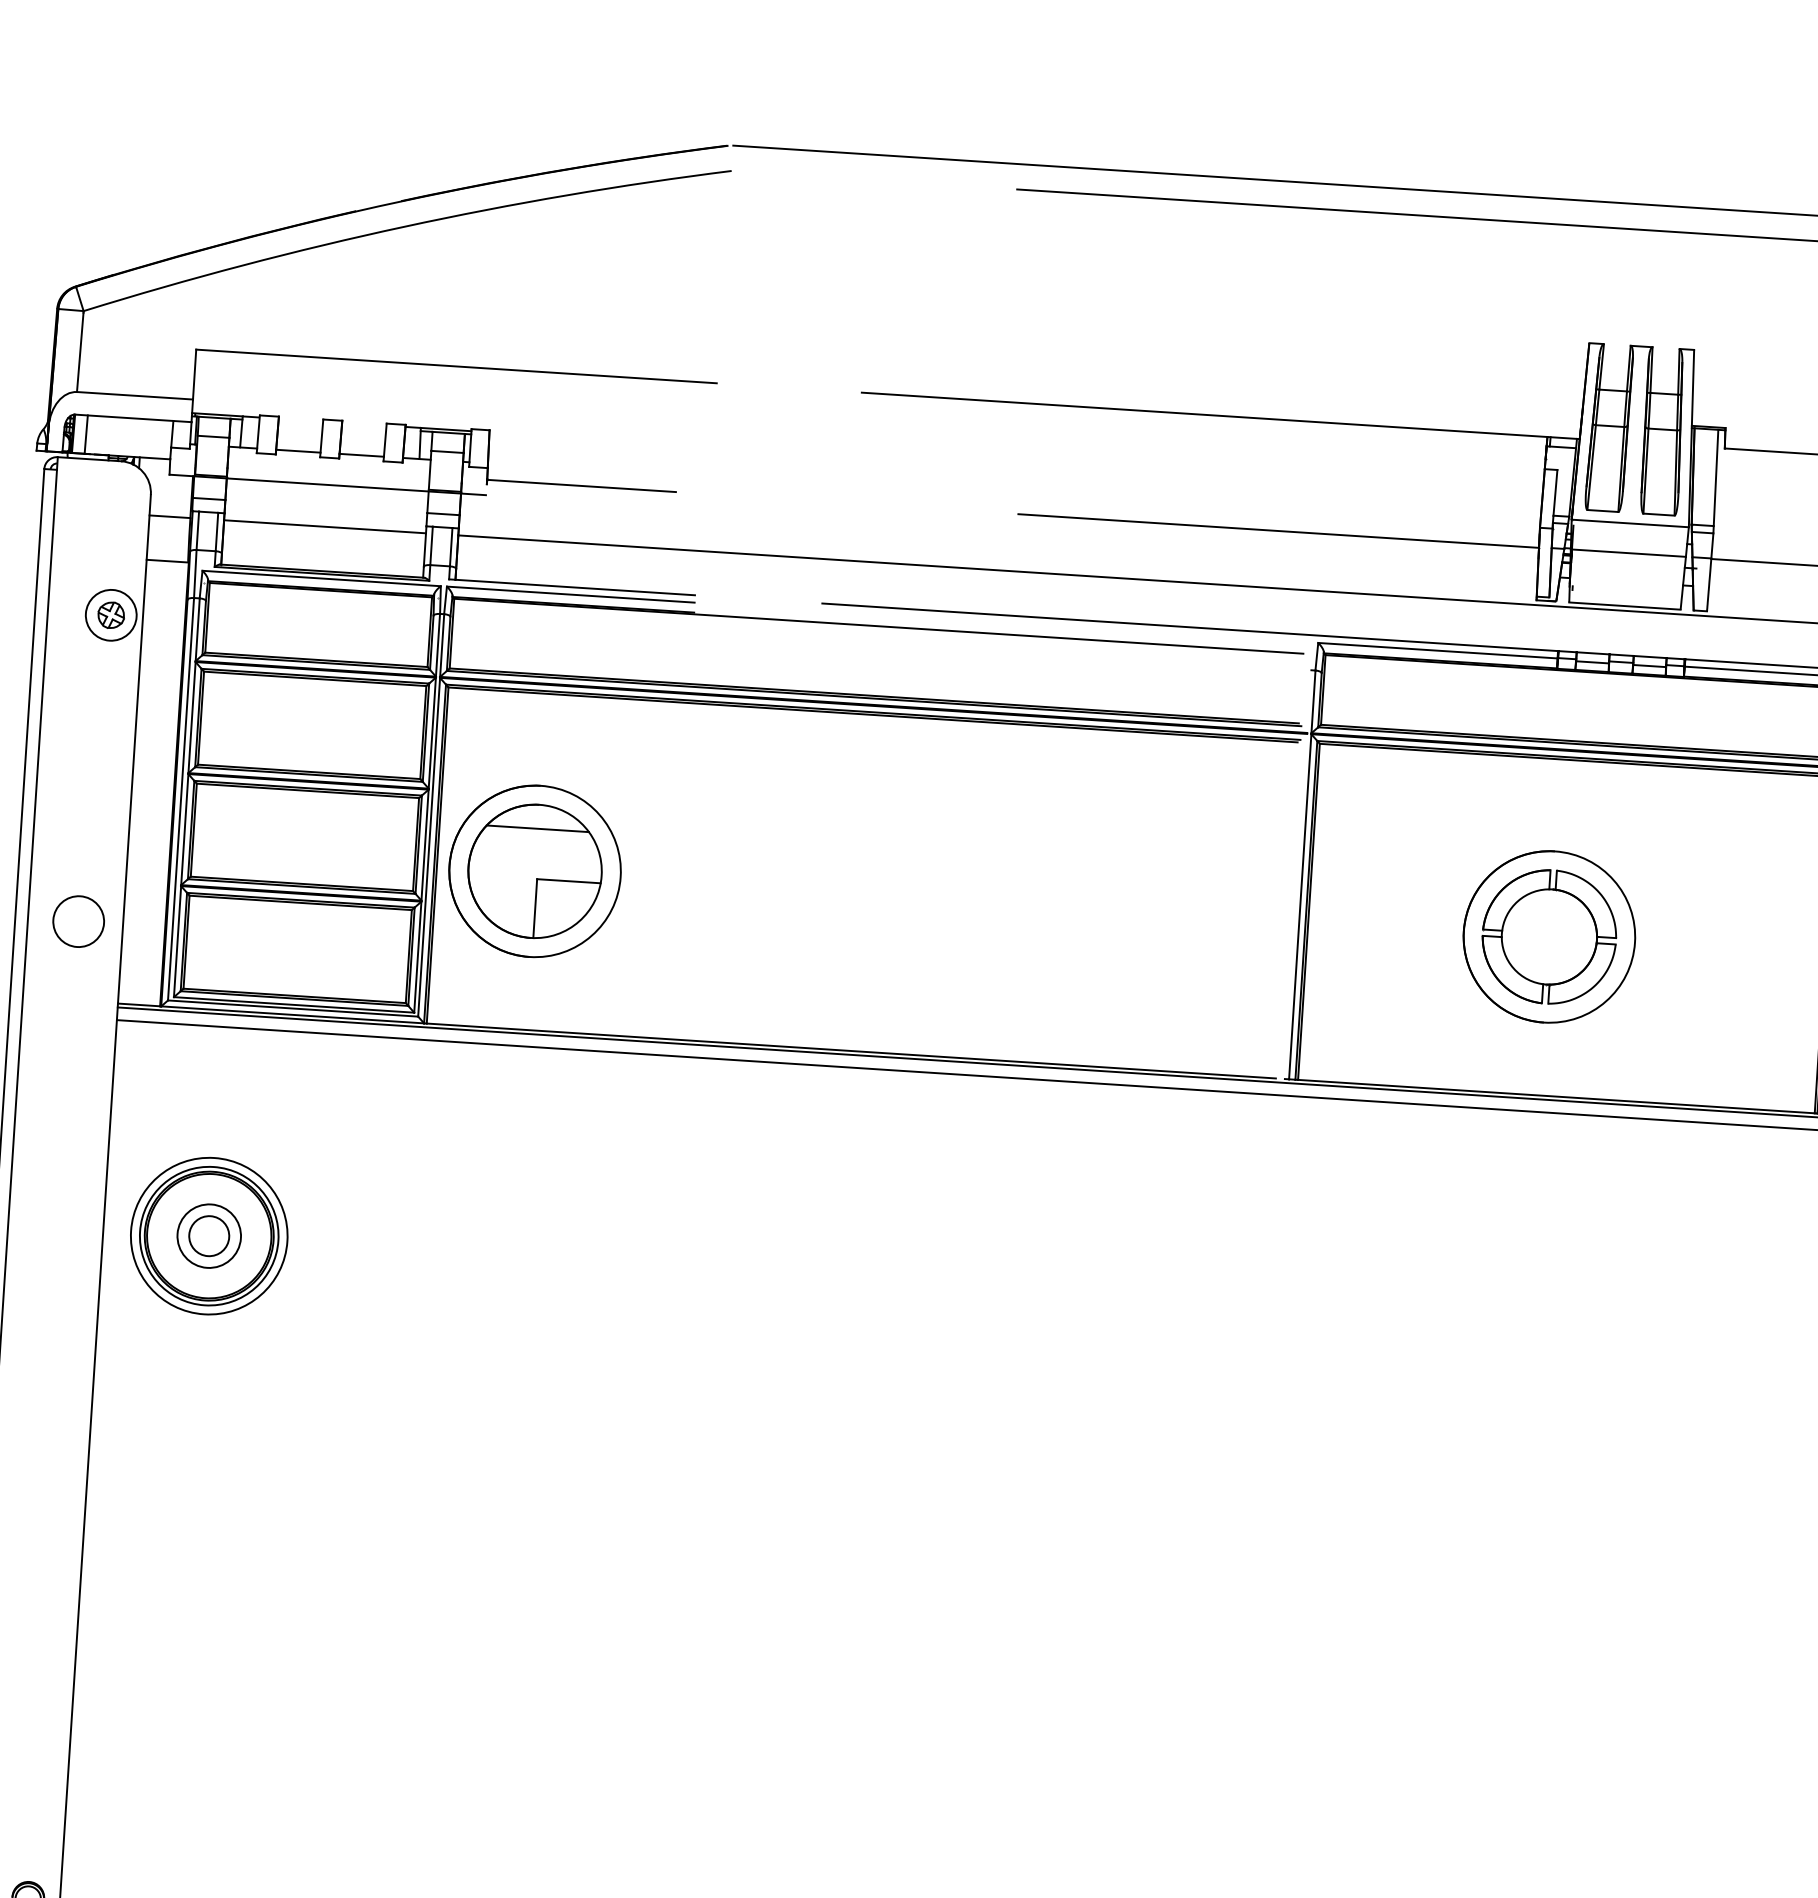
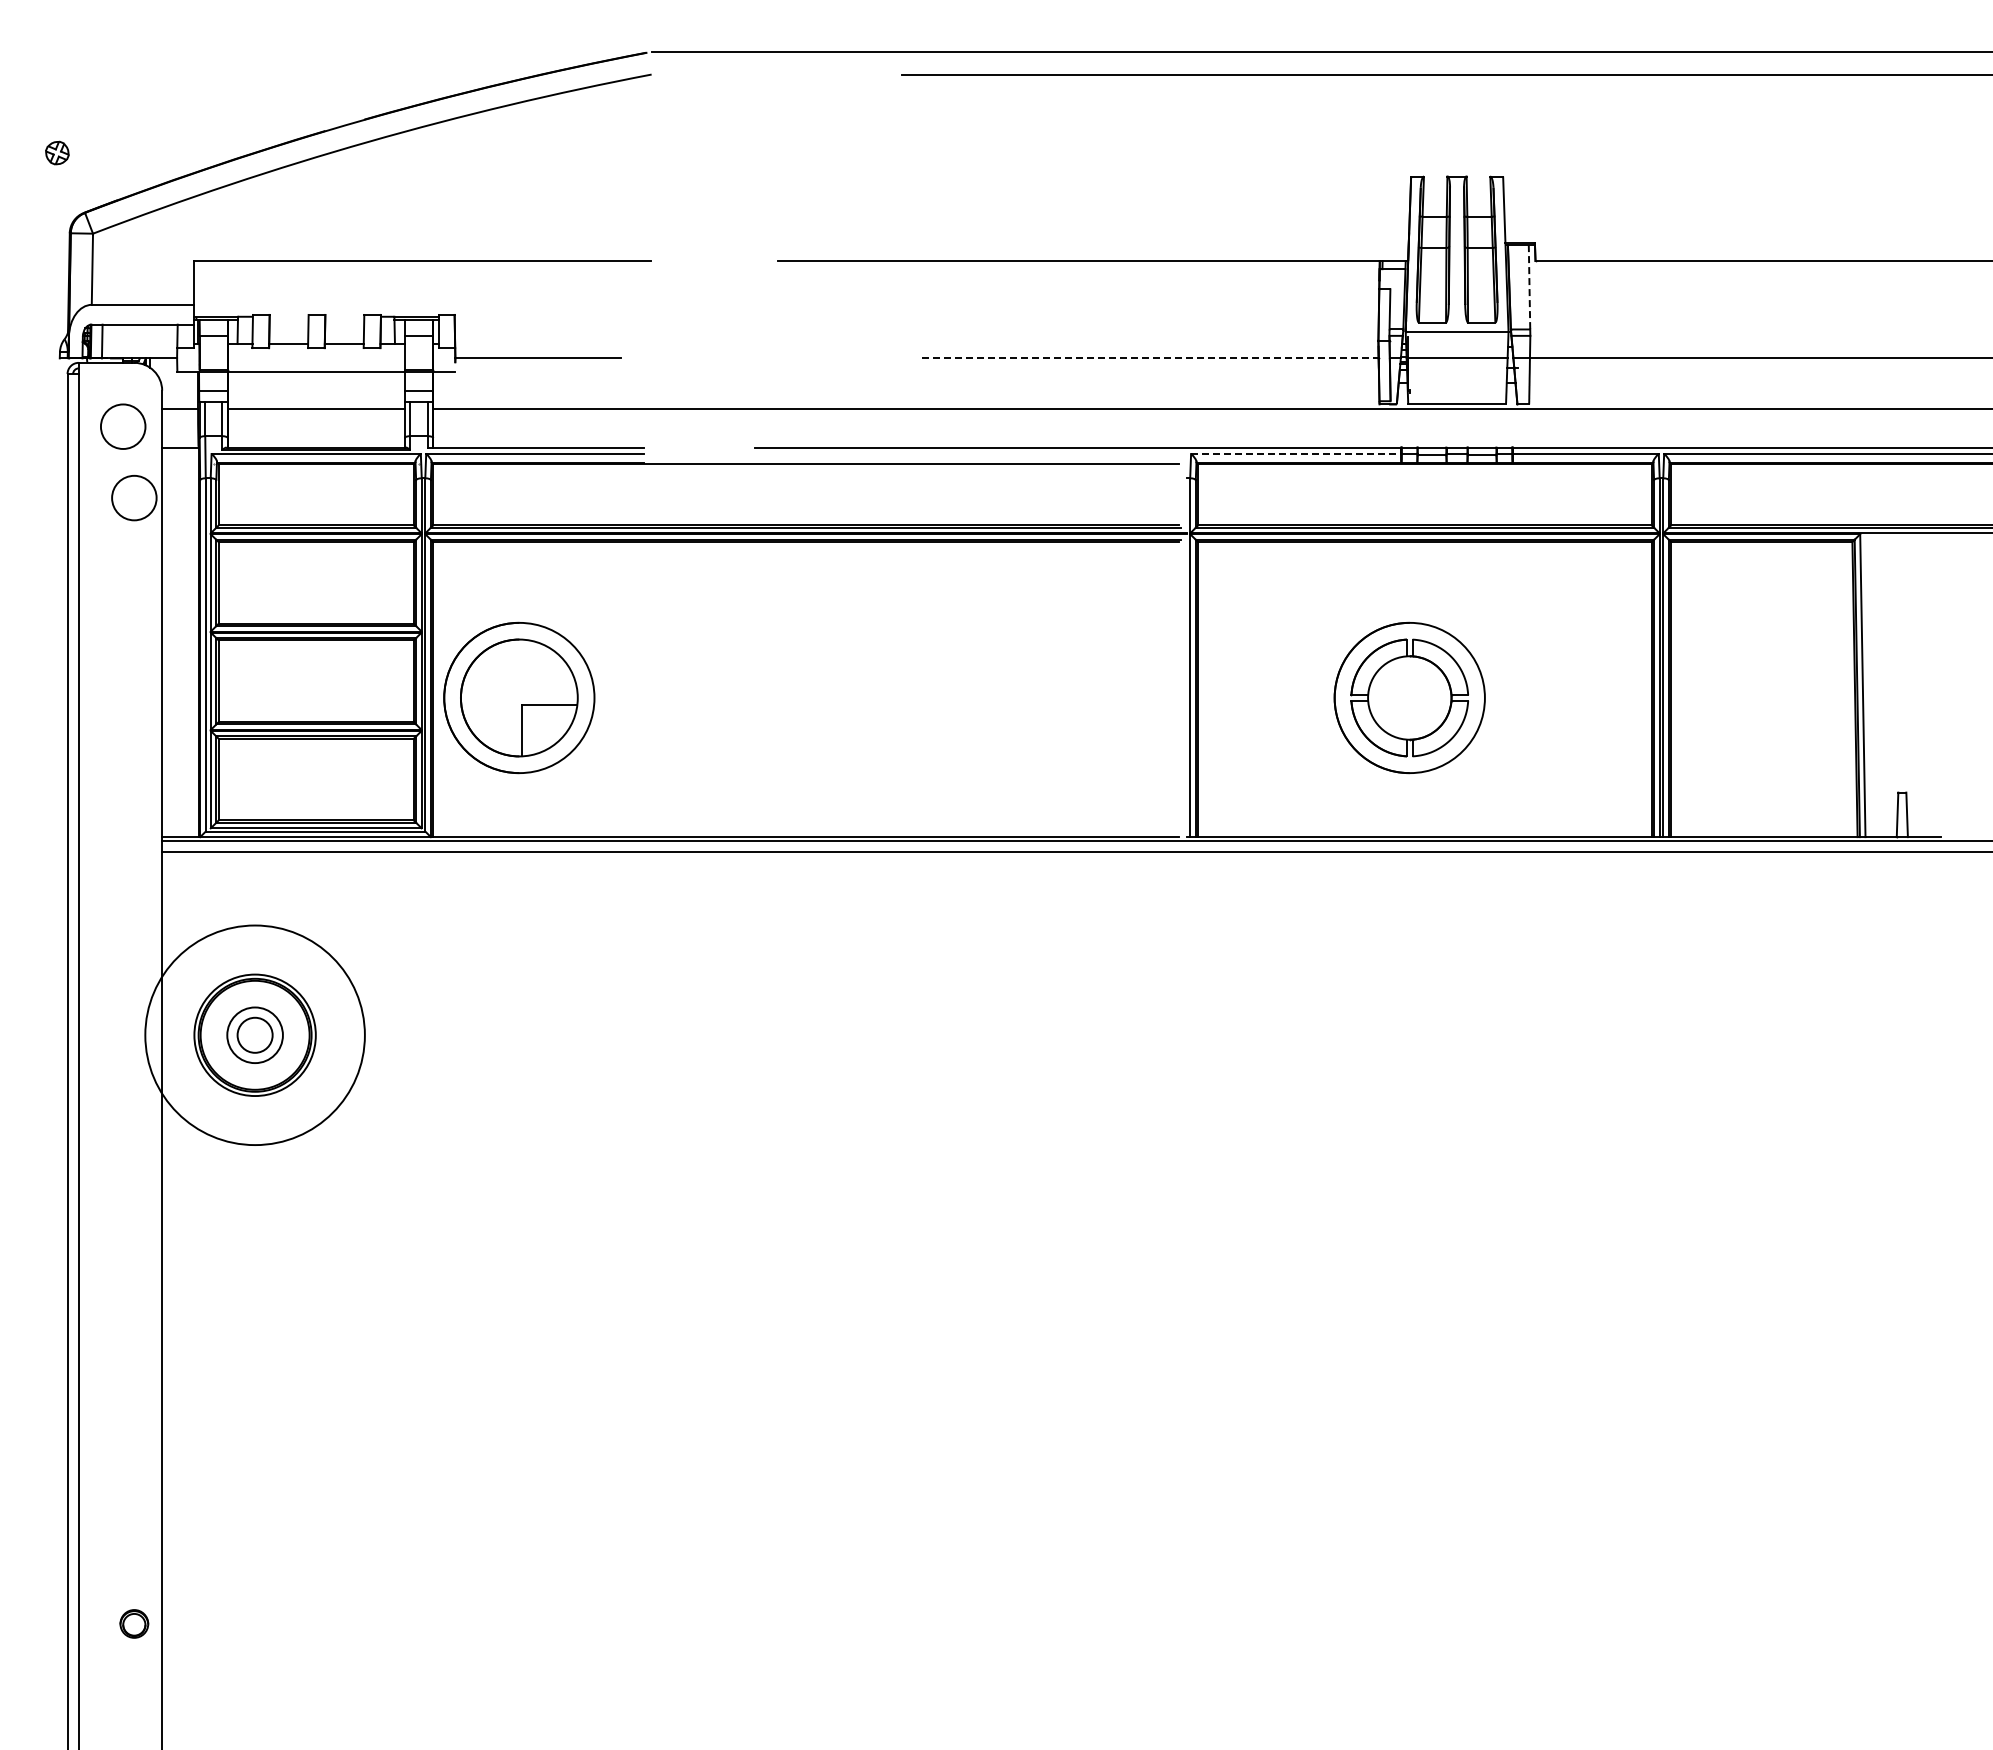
line: (1716, 478) -> (1529, 287), solid -> dashed
line: (1279, 531) -> (1150, 358), solid -> dashed
part: (111, 614) -> (57, 152), moved
line: (1438, 651) -> (1296, 454), solid -> dashed
line: (538, 828) -> (519, 660), removed
circle: (79, 921) -> (123, 426), moved
circle: (208, 1235) -> (254, 1034), size x1.6

